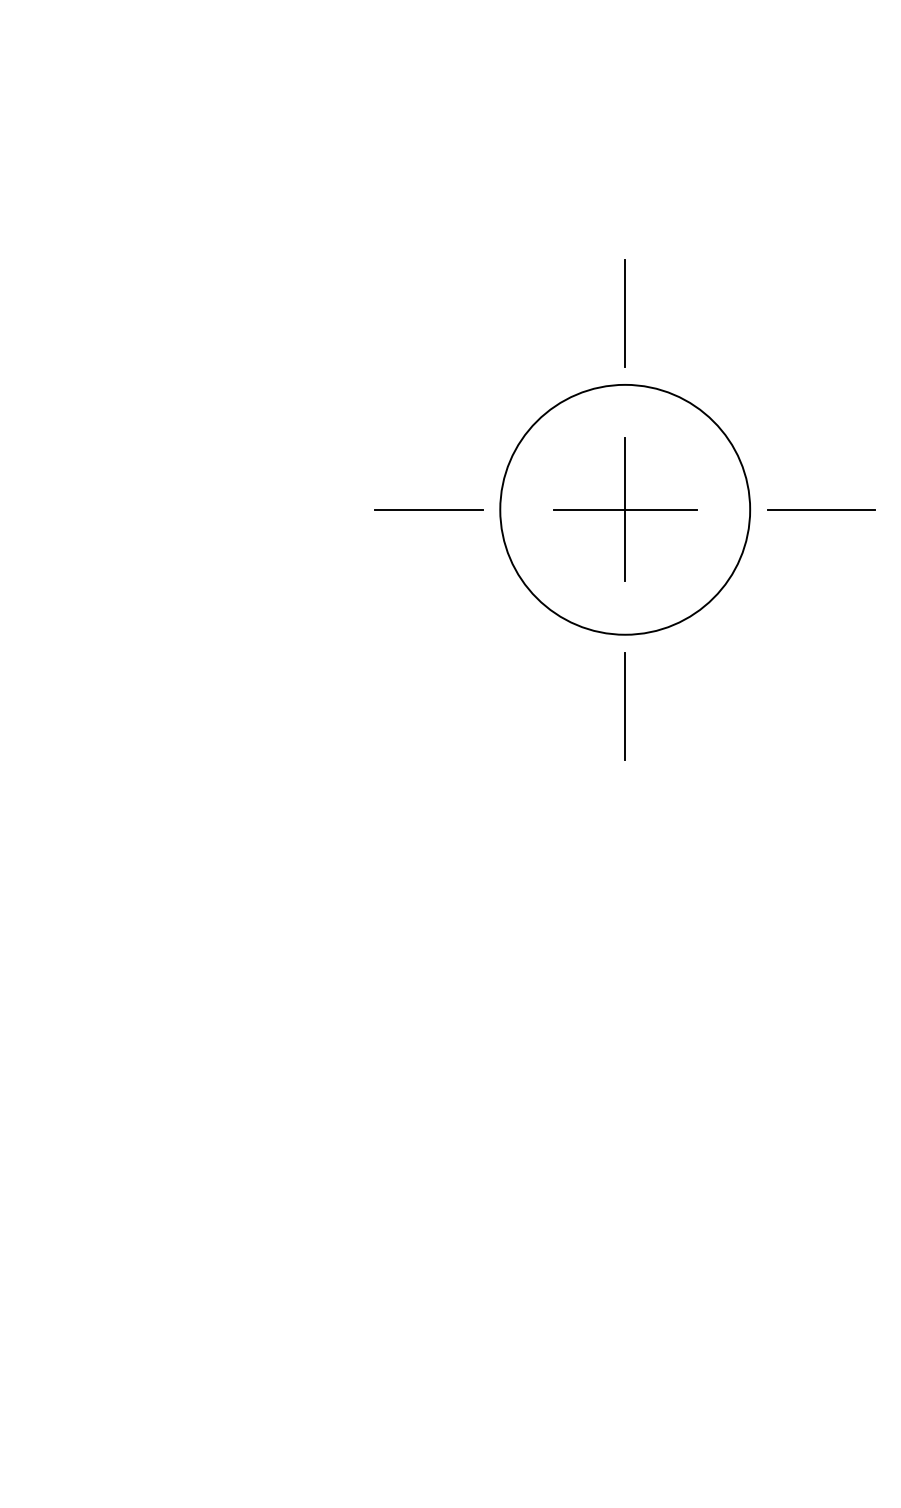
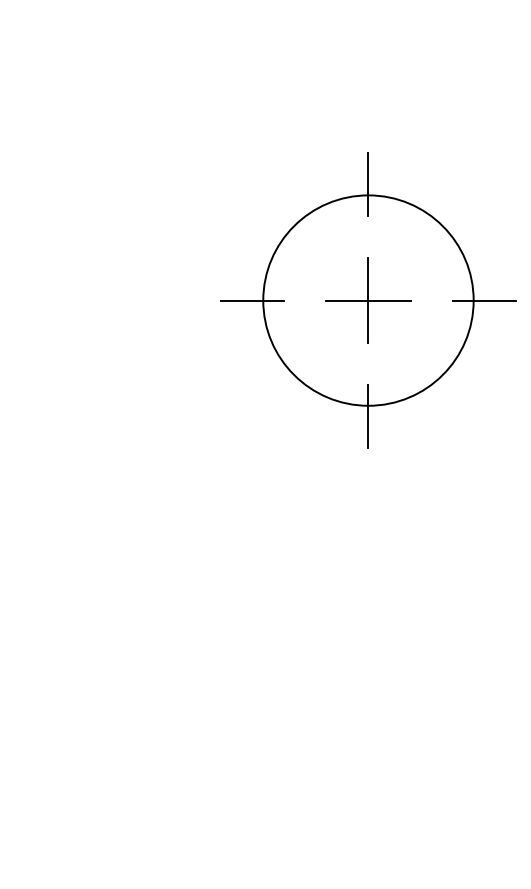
circle: (625, 509) -> (368, 300), size x1.43

